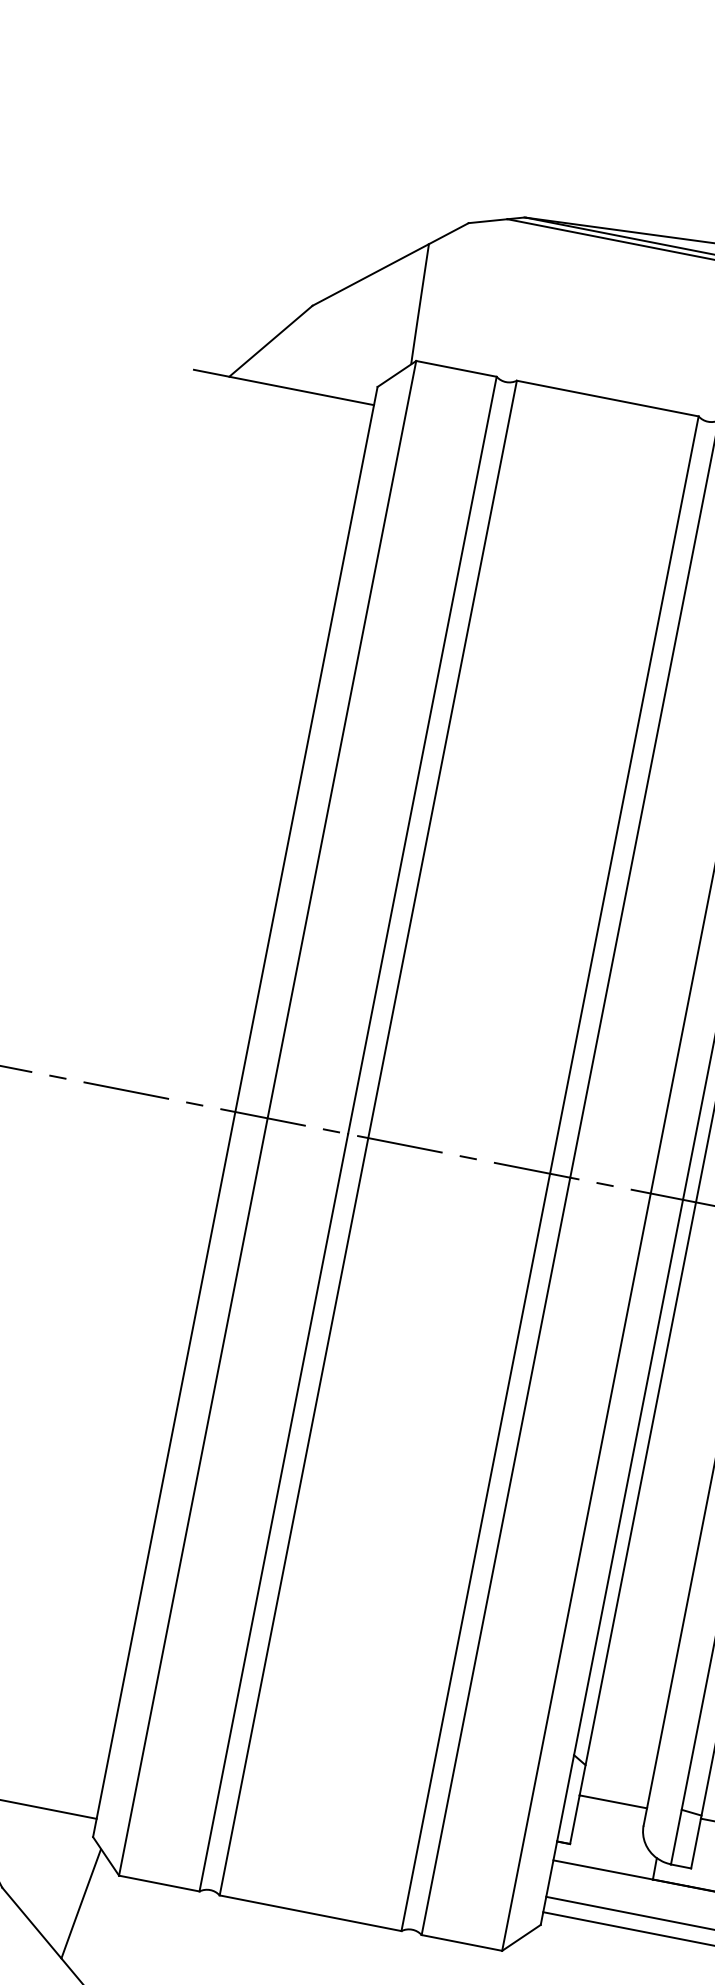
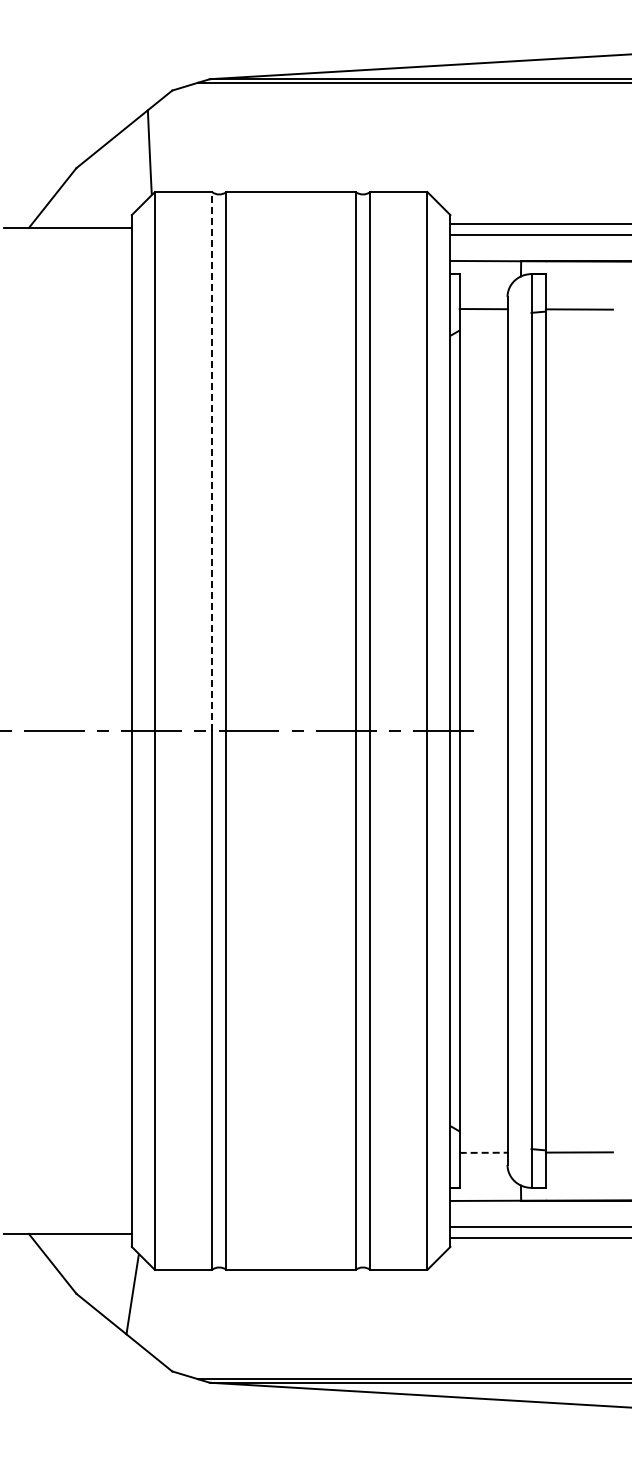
line: (422, 755) -> (212, 461), solid -> dashed
line: (613, 1801) -> (483, 1152), solid -> dashed

